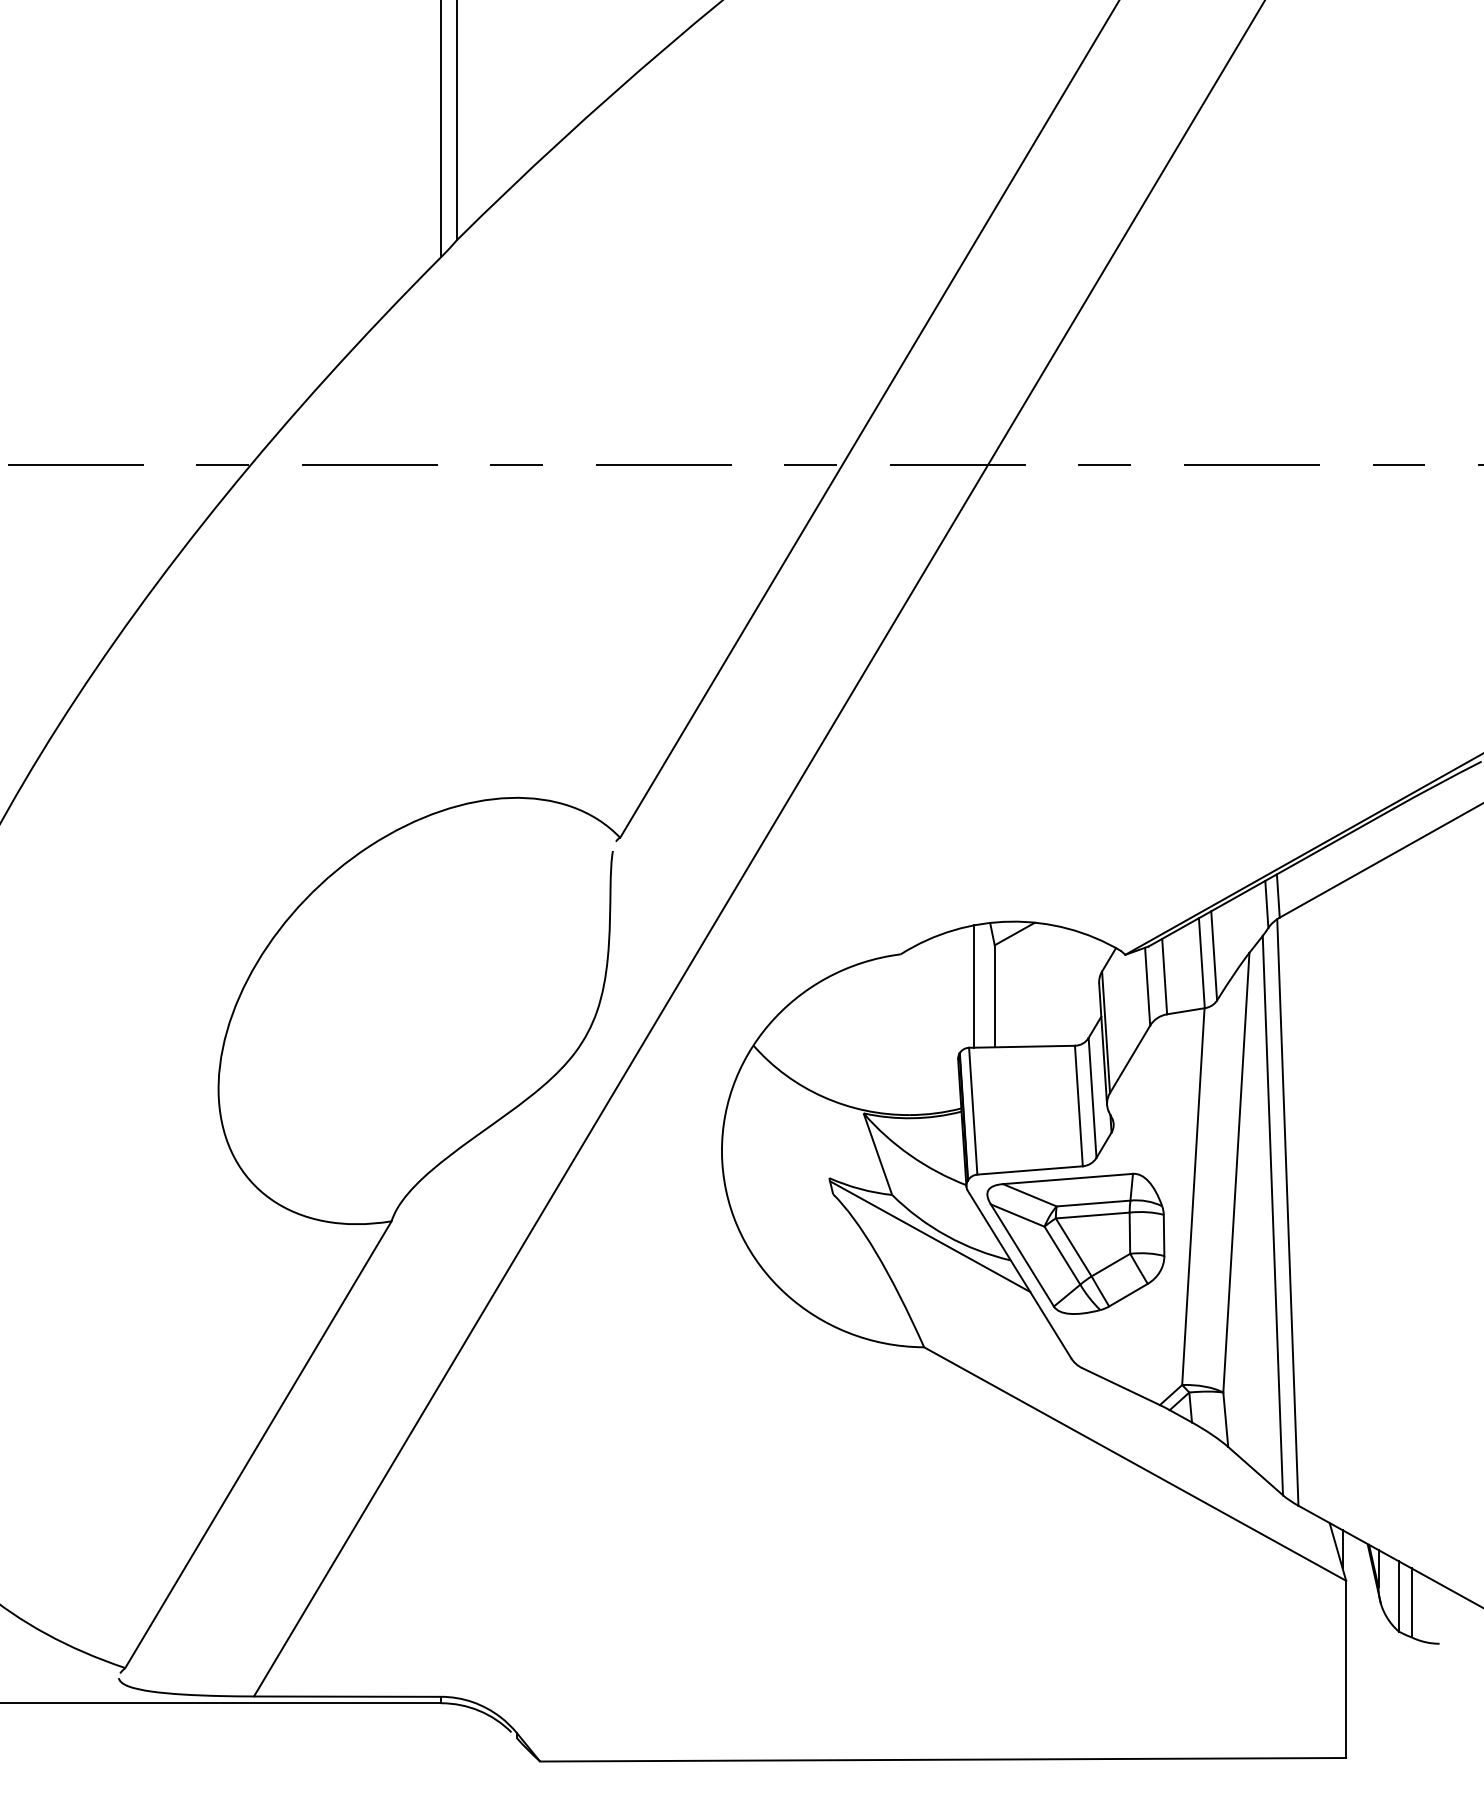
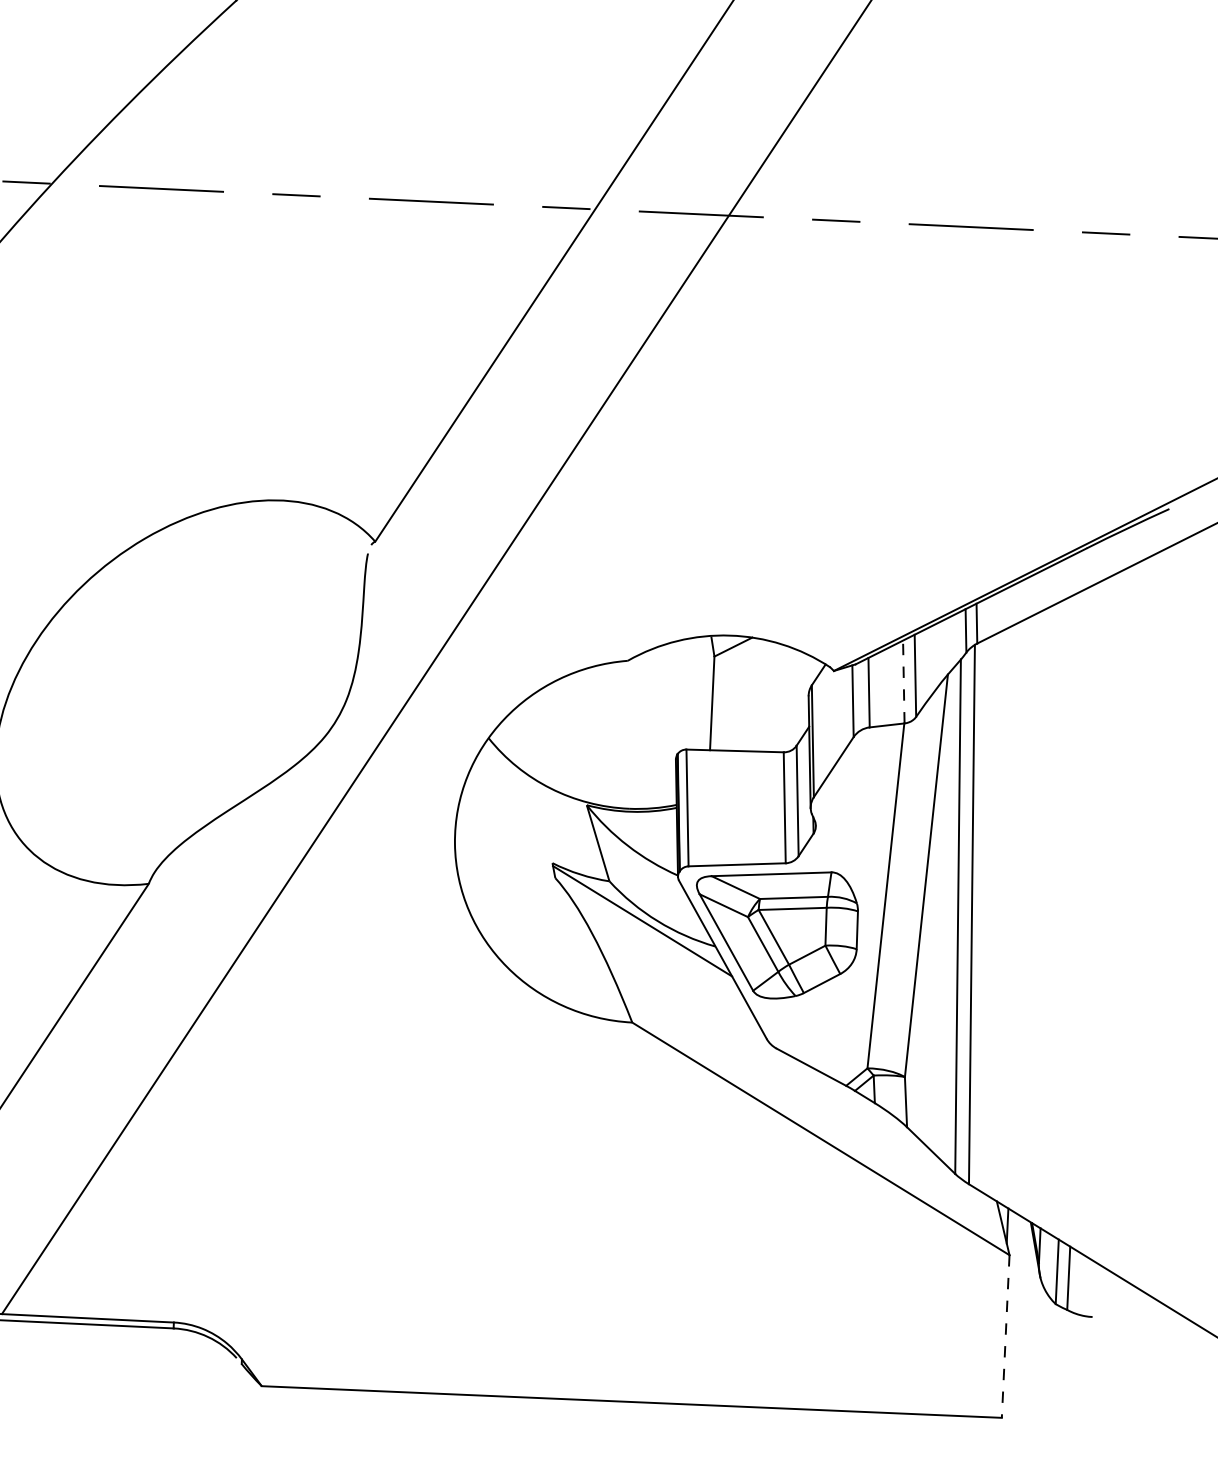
line: (1201, 962) -> (903, 681), solid -> dashed
line: (974, 986) -> (694, 693), removed
line: (1346, 1669) -> (1006, 1336), solid -> dashed

